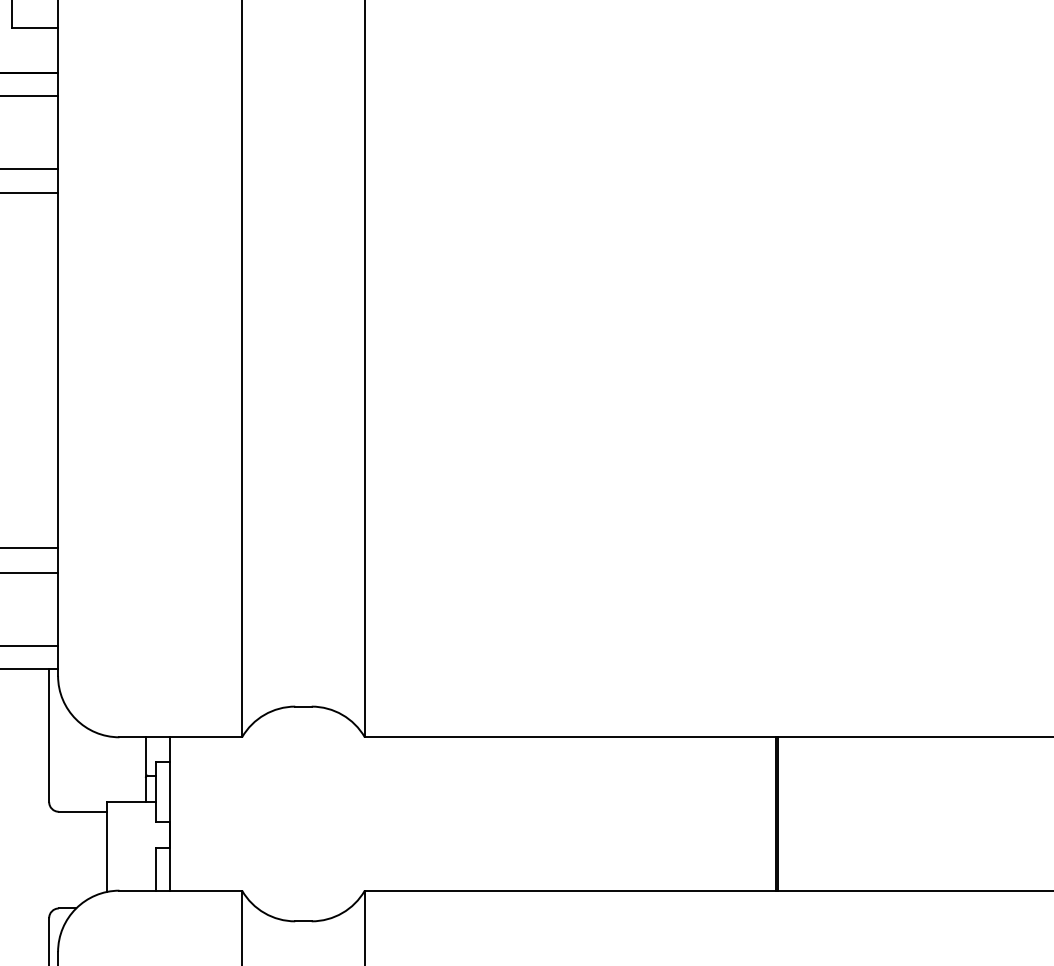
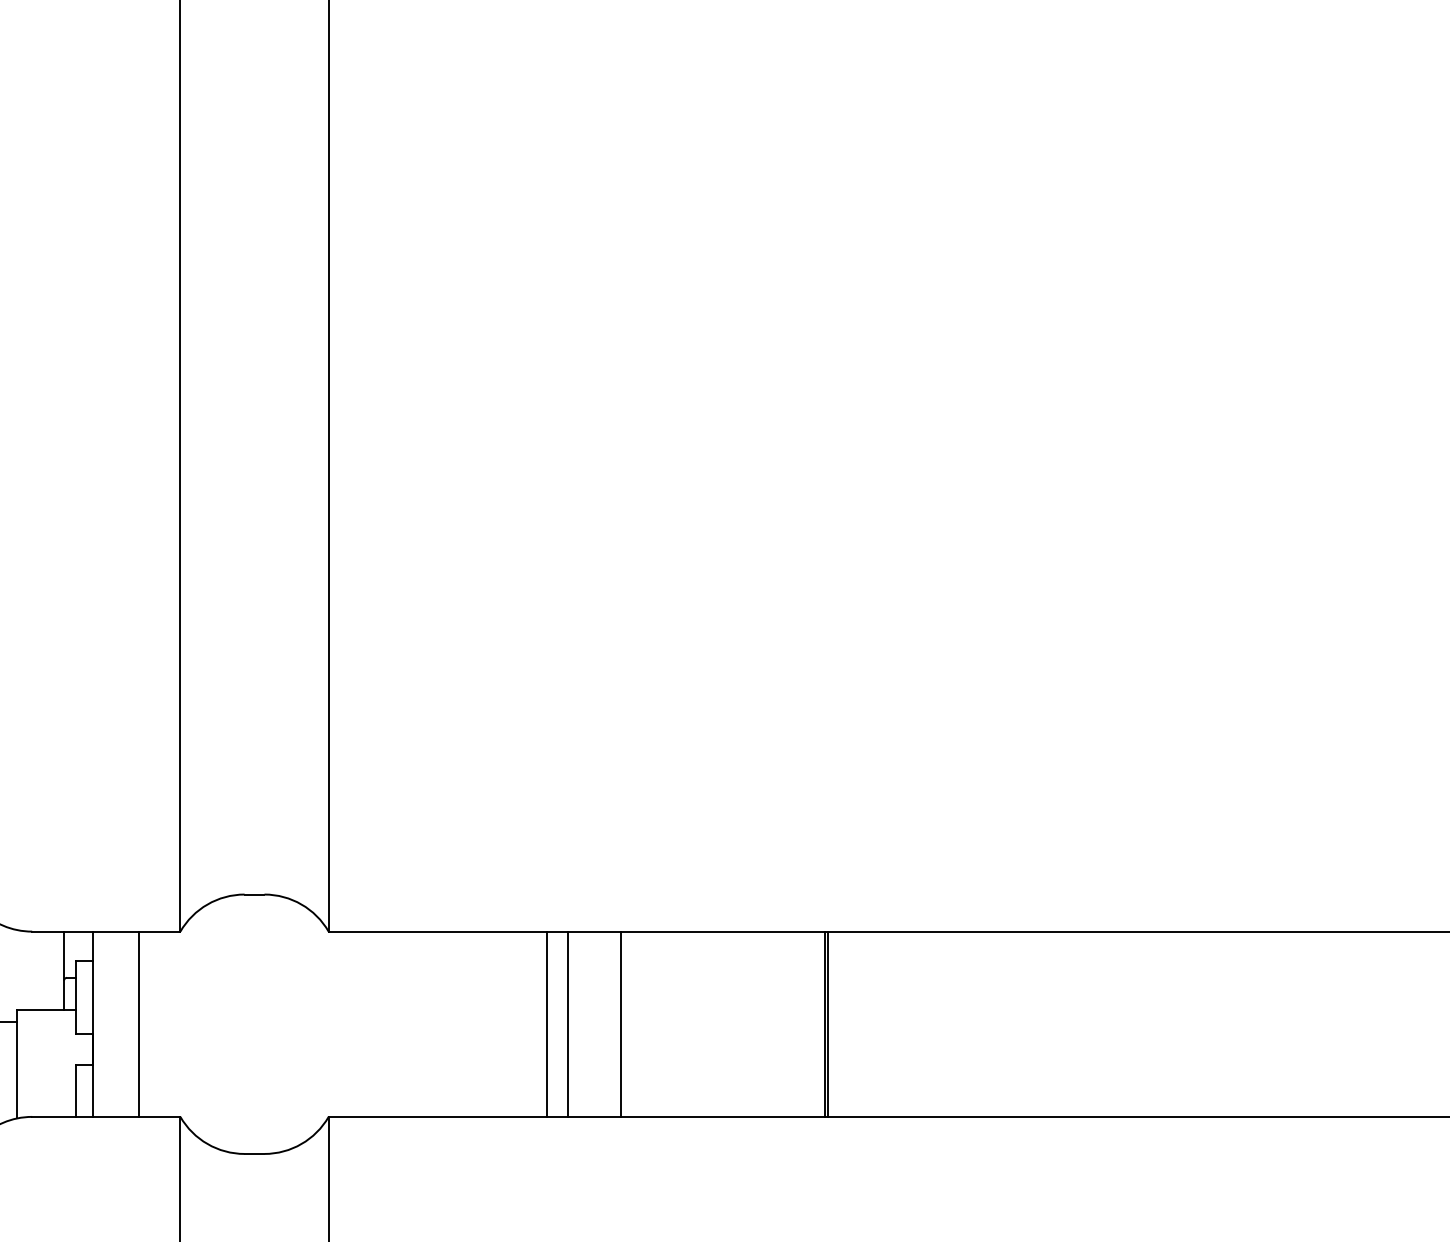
line: (208, 813) -> (139, 1023), added
line: (545, 813) -> (546, 1023), added
line: (563, 813) -> (568, 1023), added
line: (606, 813) -> (620, 1023), added

